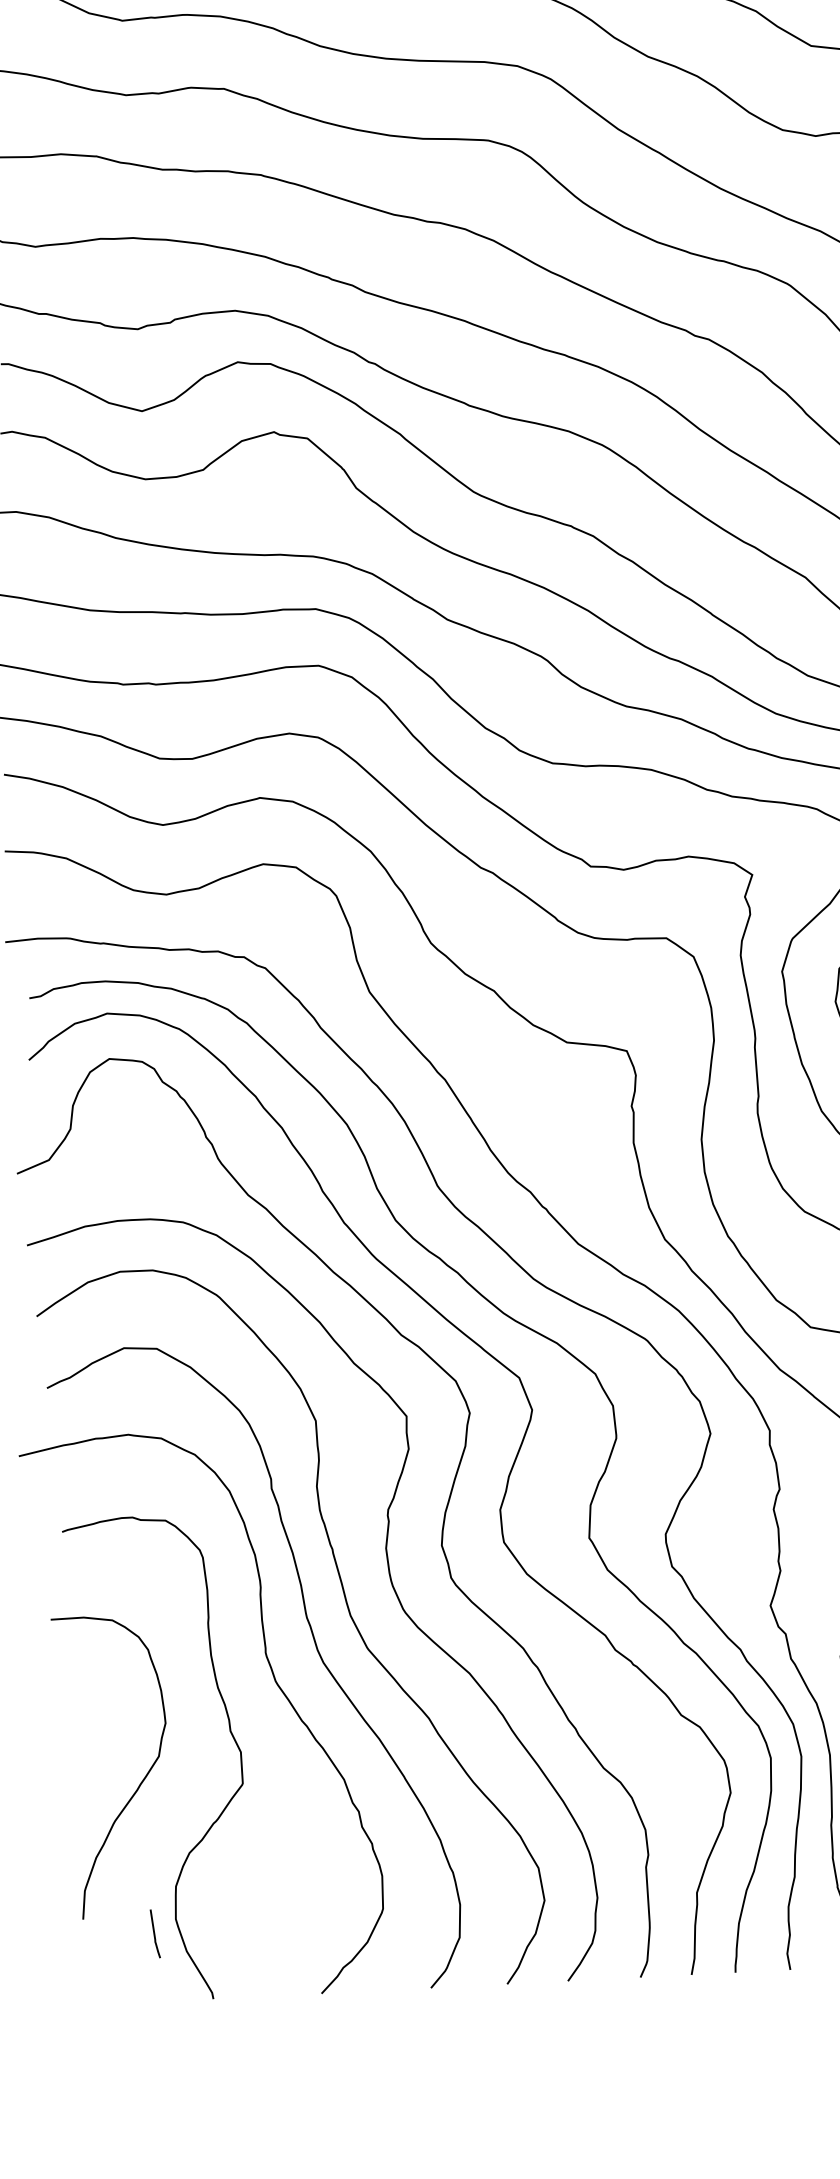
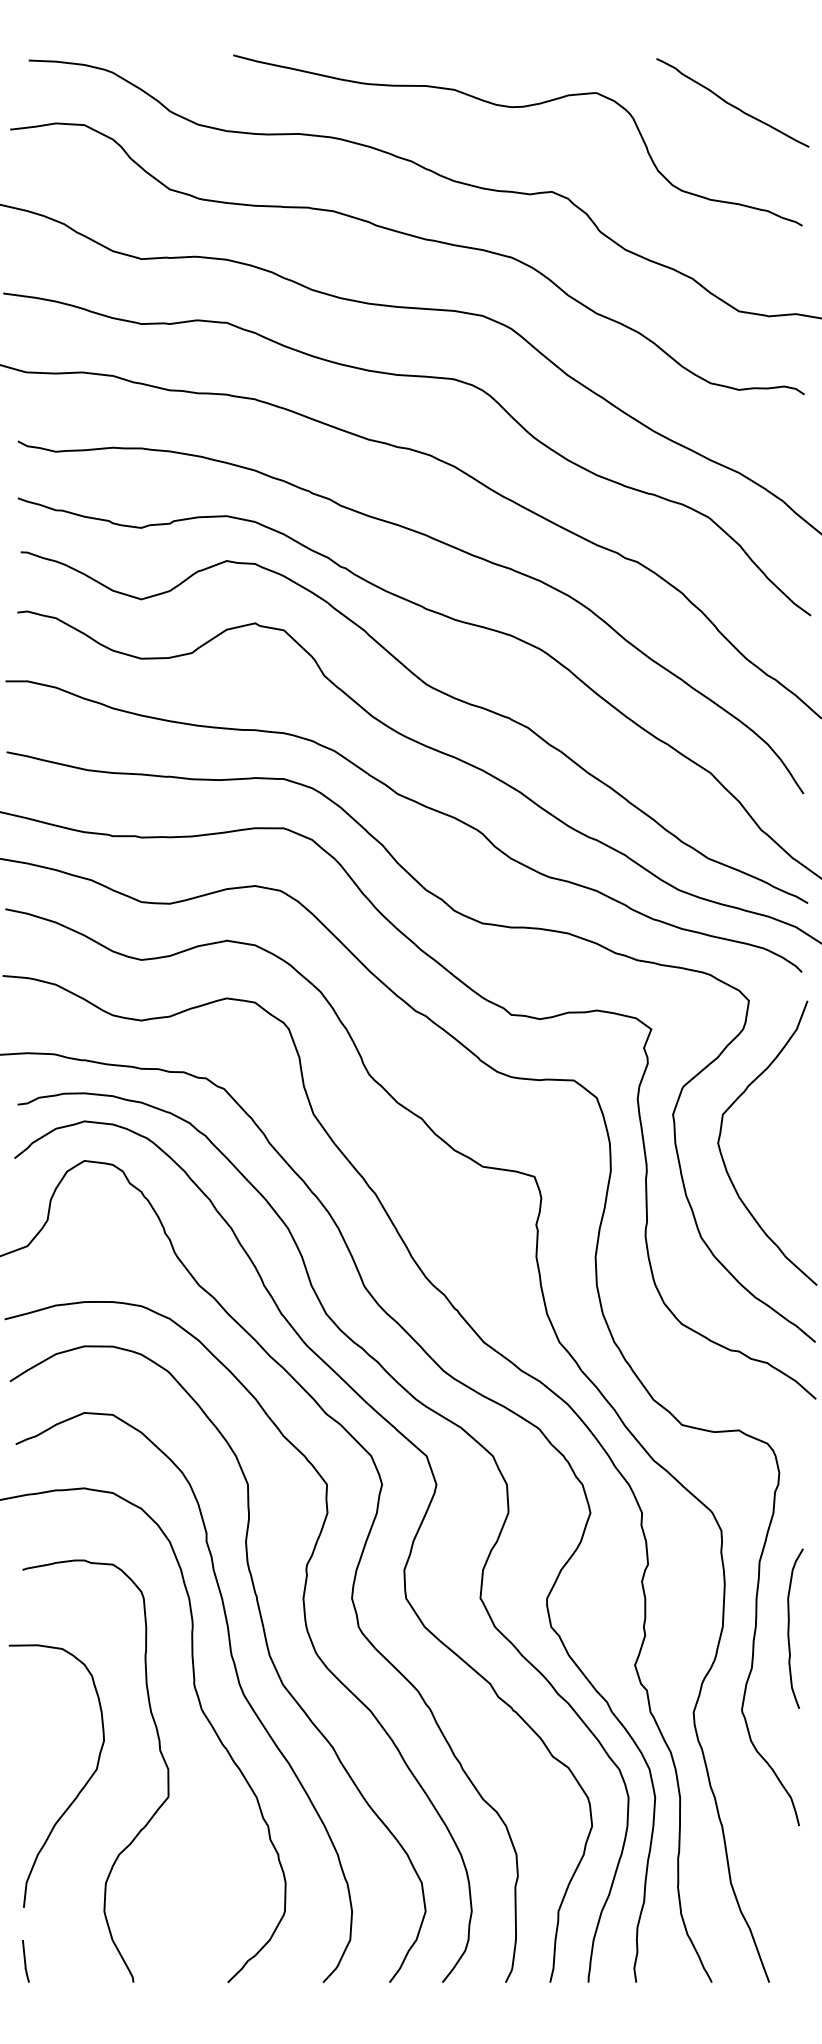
curve: (154, 1934) -> (25, 1961), moved

